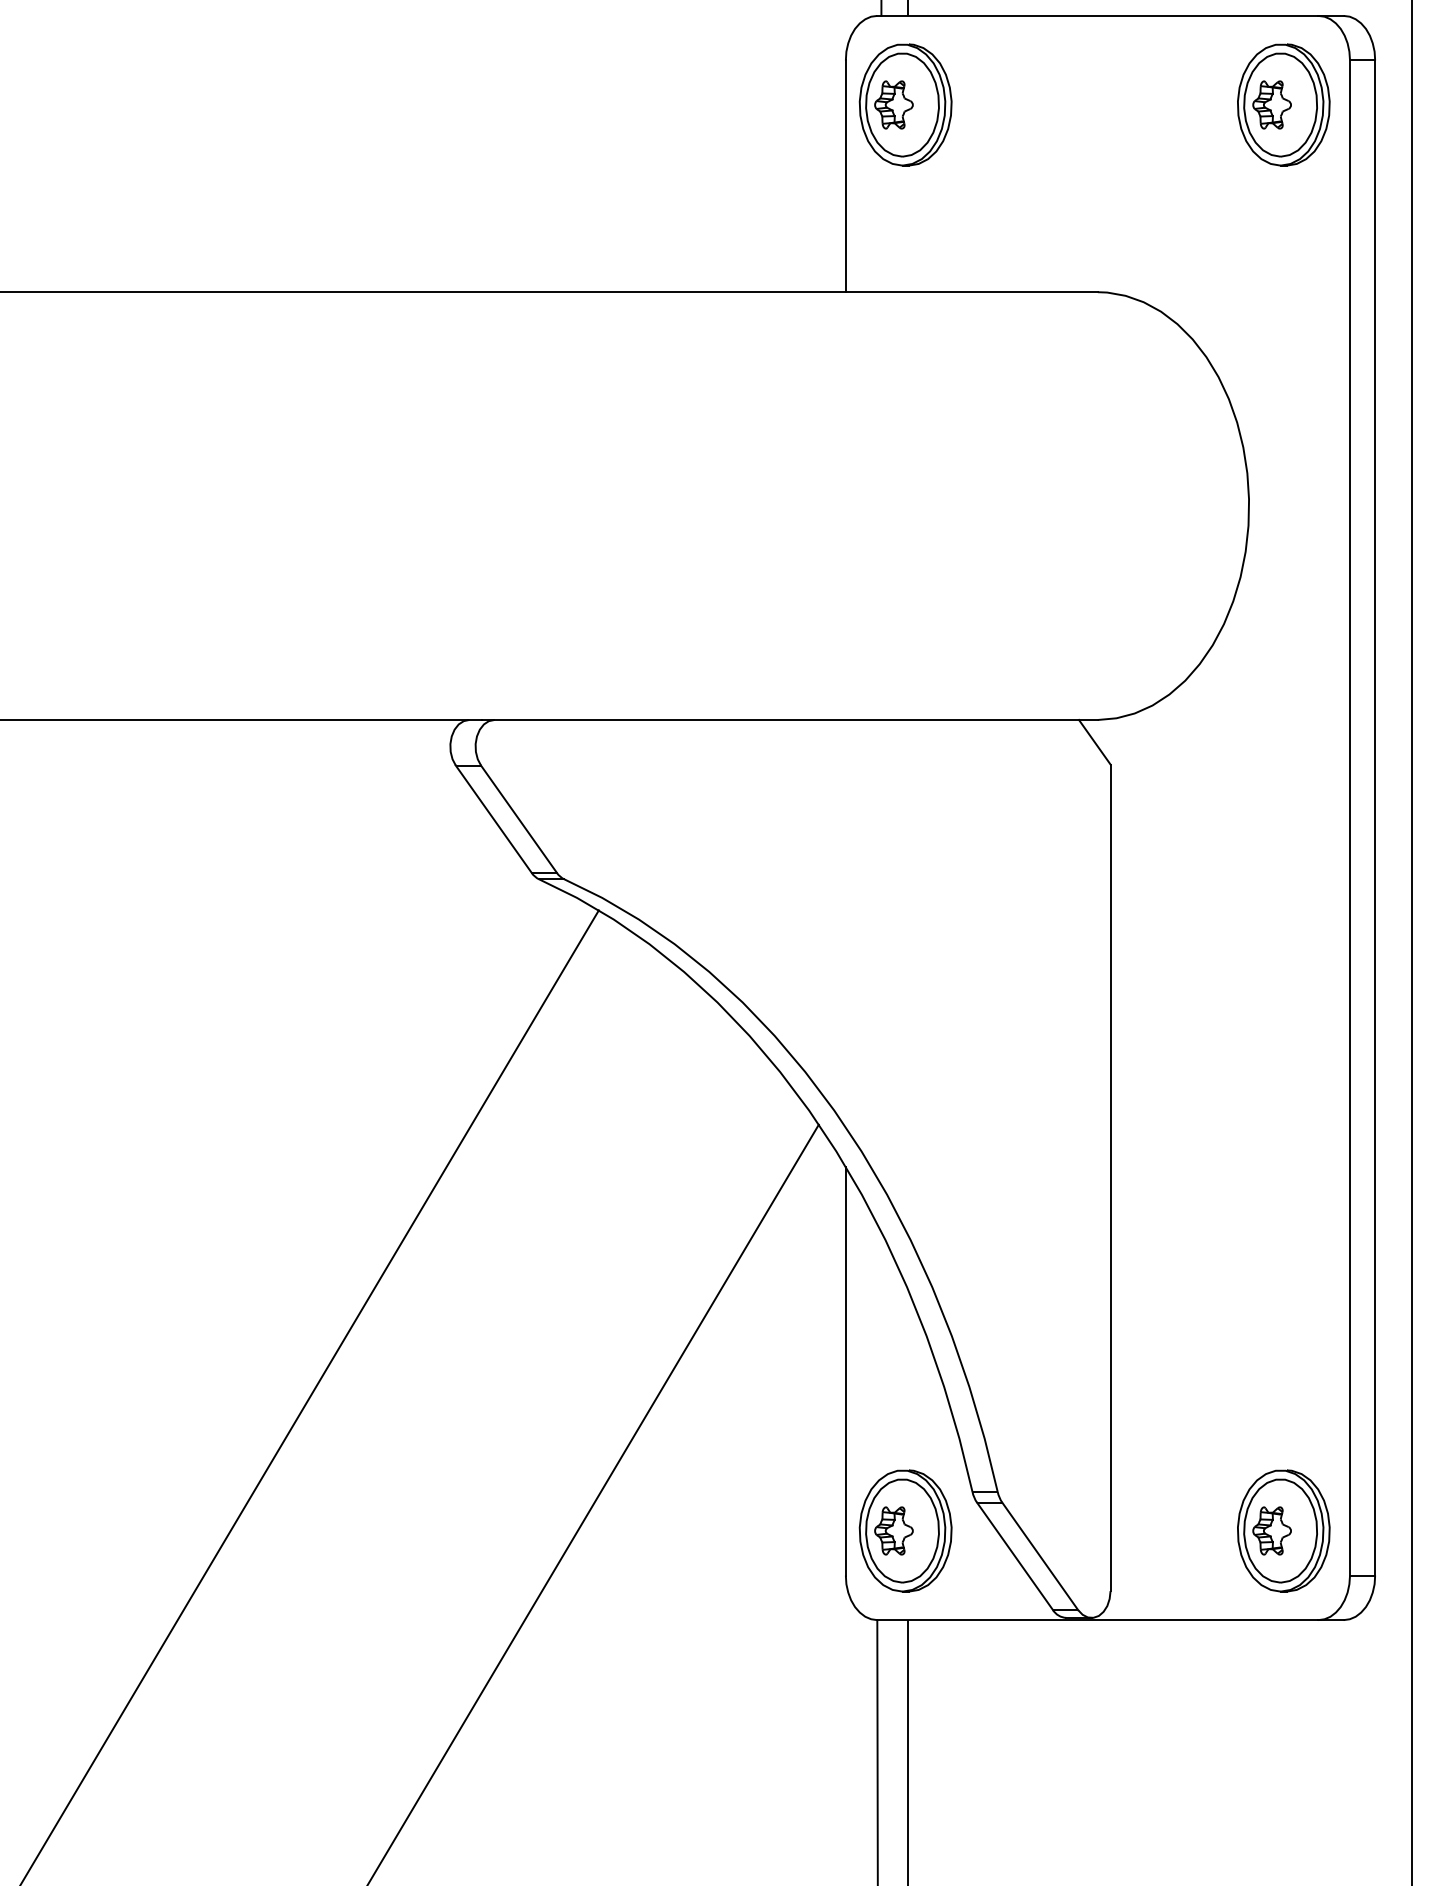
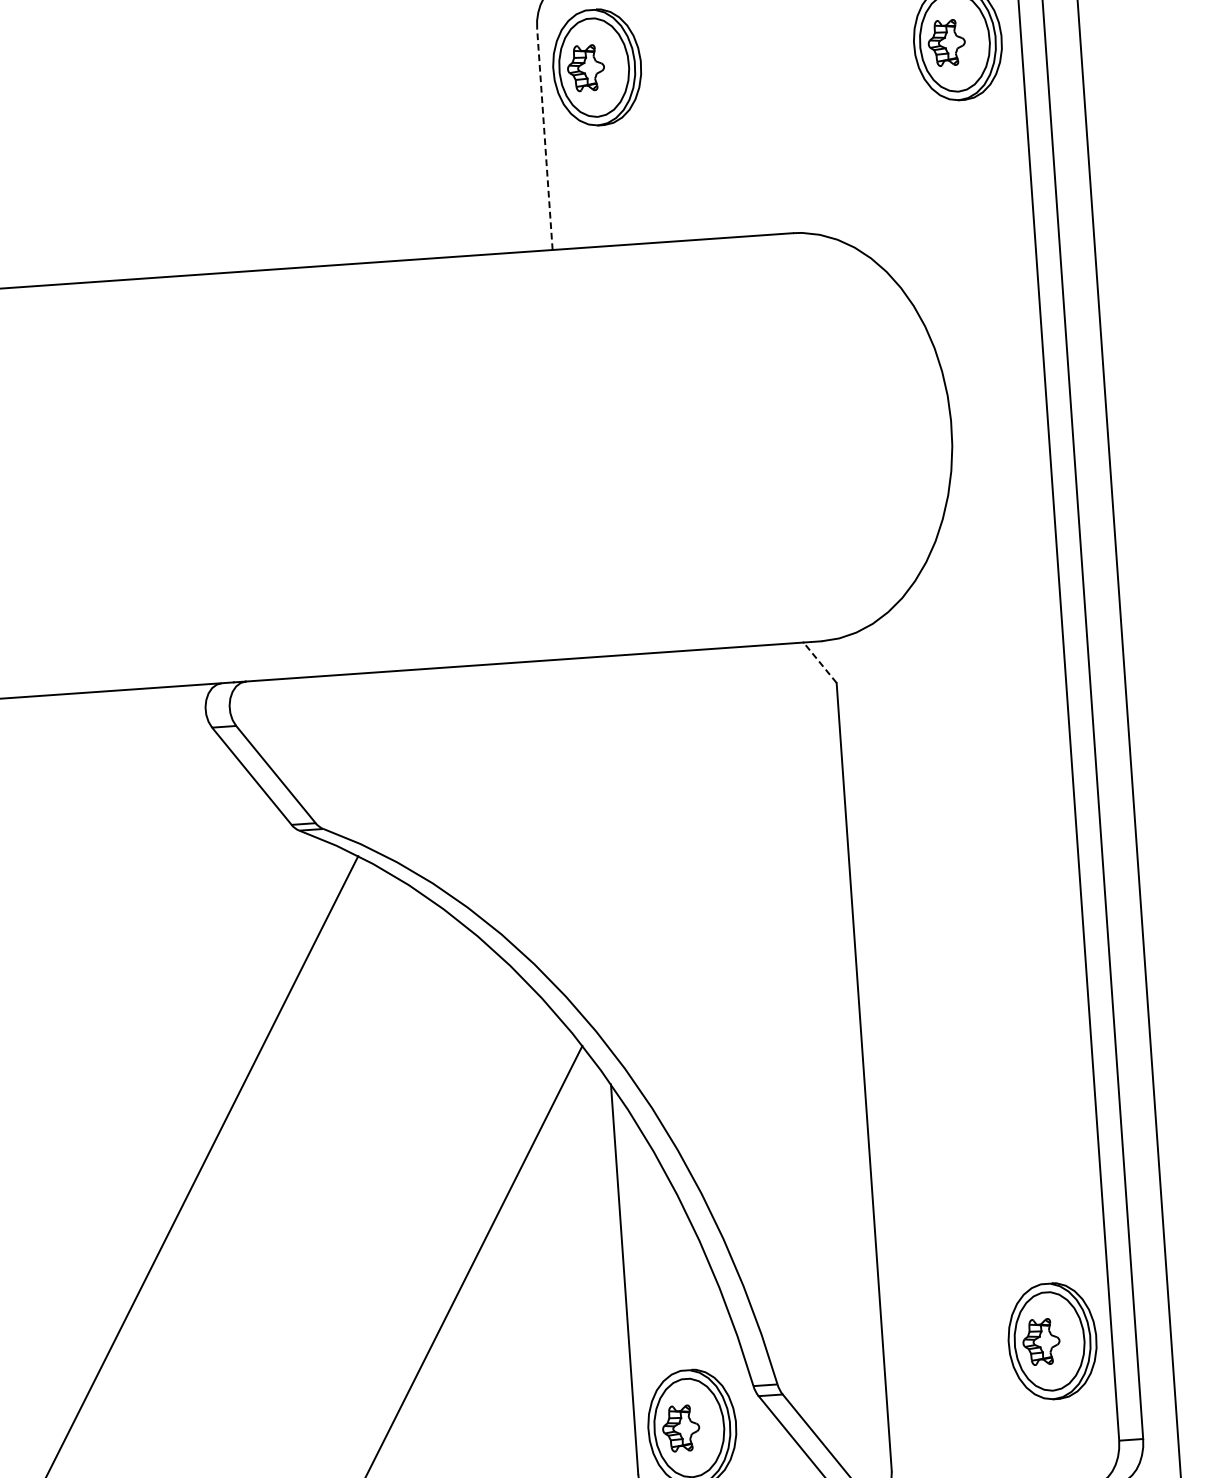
line: (845, 176) -> (544, 139), solid -> dashed
line: (1094, 741) -> (819, 662), solid -> dashed
part: (1283, 1530) -> (1052, 1340), moved

